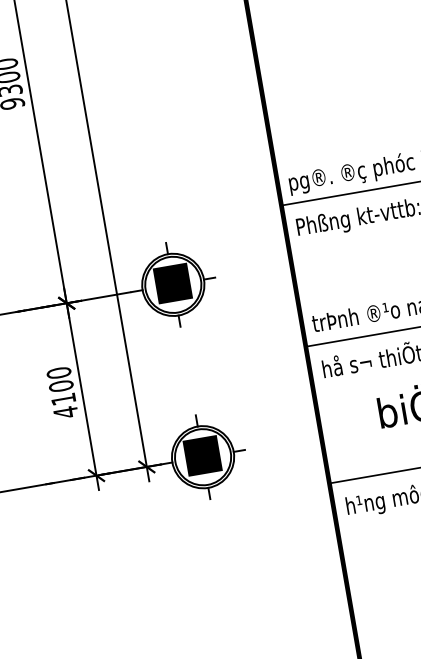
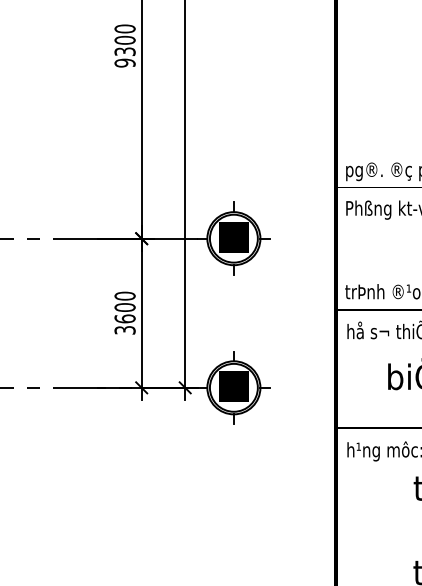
text: (64, 405) -> (124, 324), 4100 -> 3600

